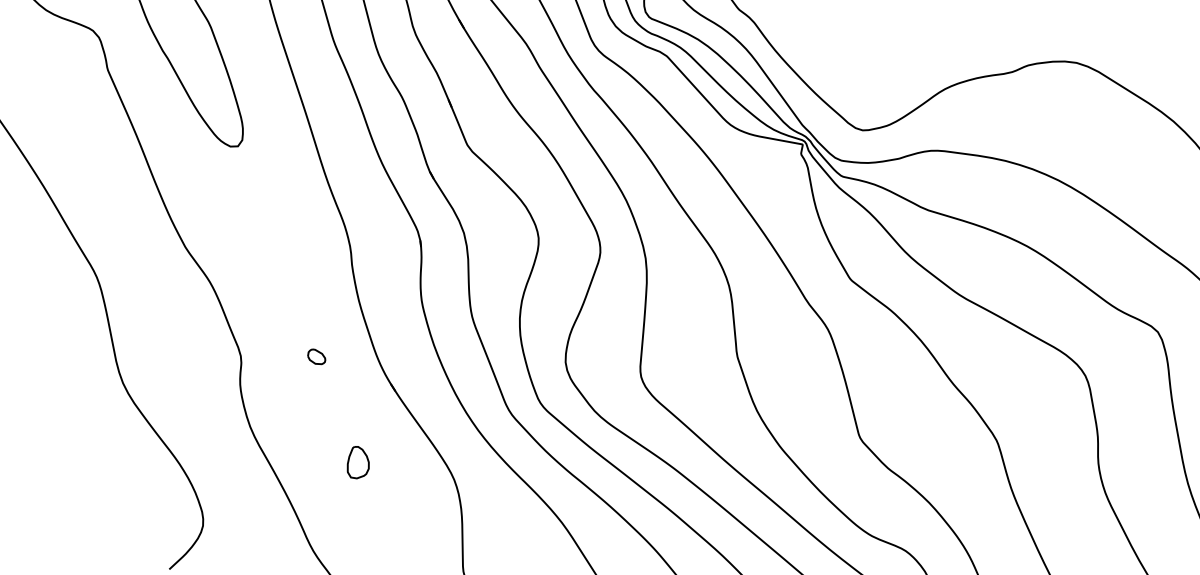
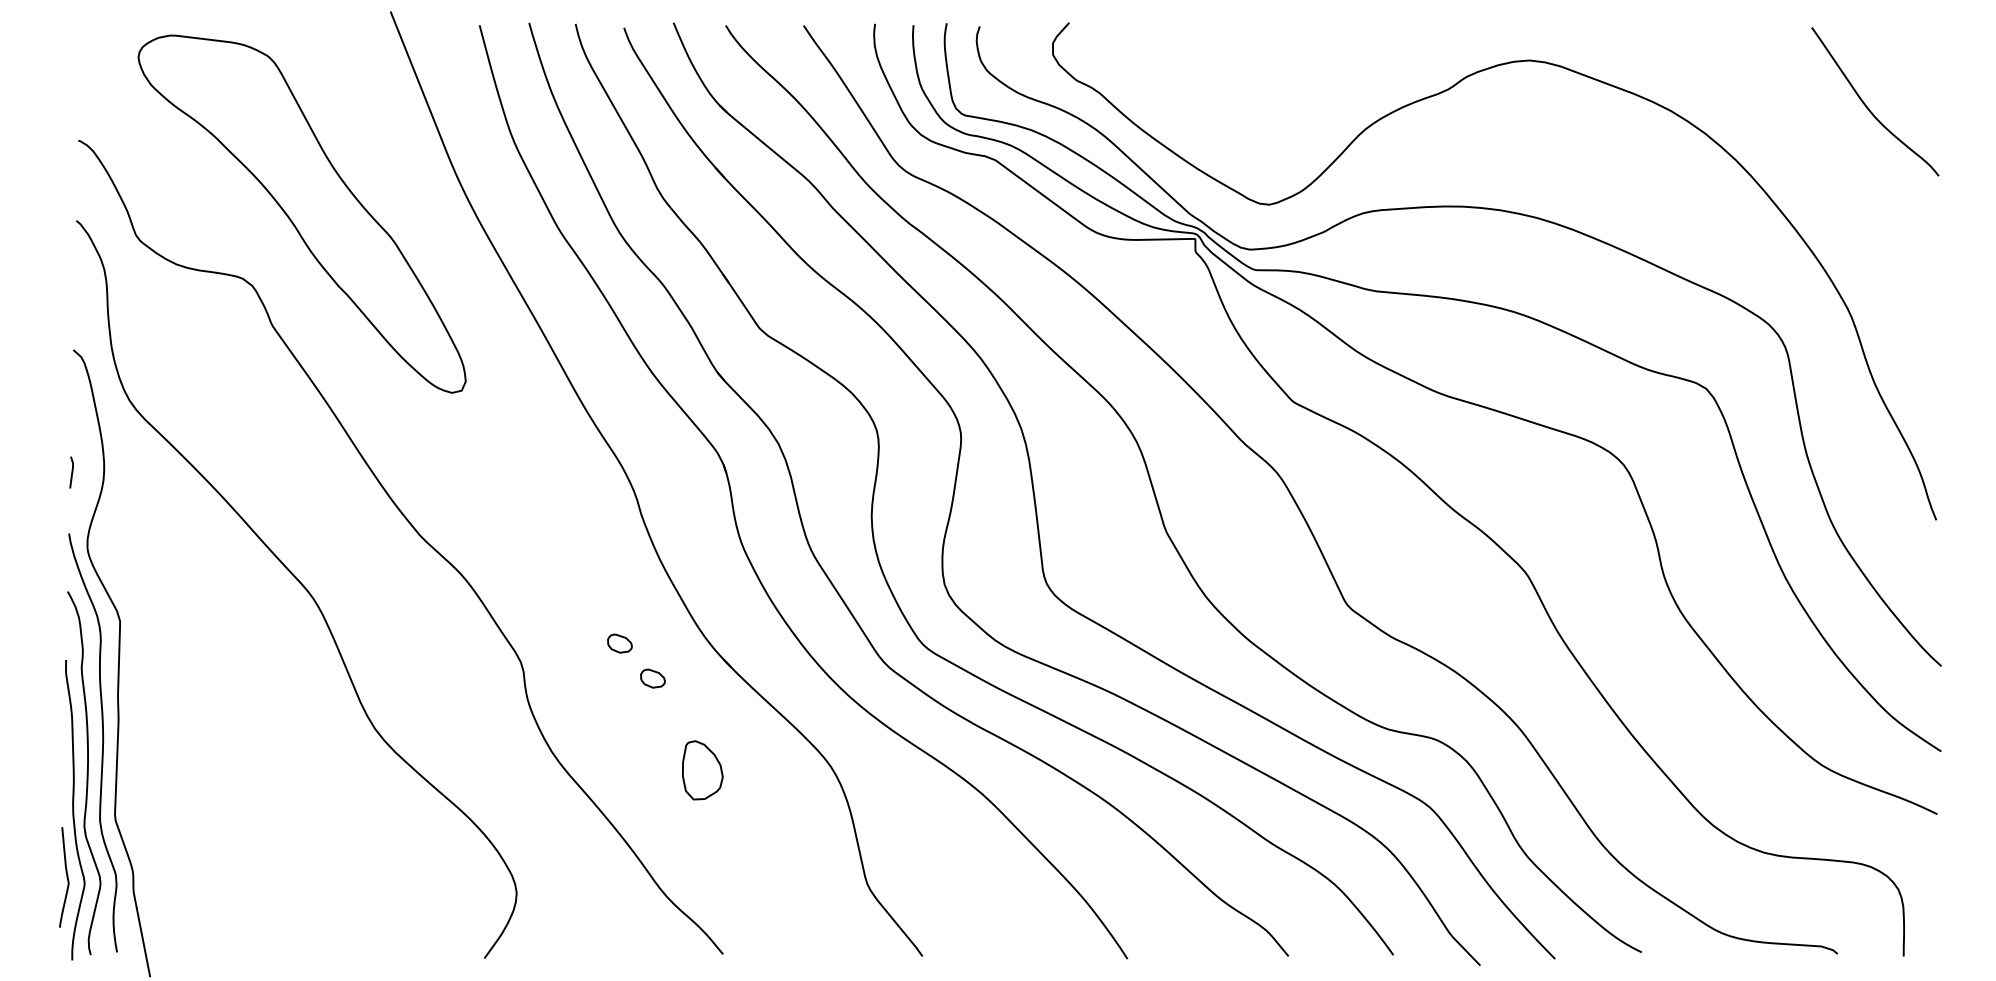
part: (335, 387) -> (652, 678), added
part: (358, 462) -> (702, 769), size x1.4

